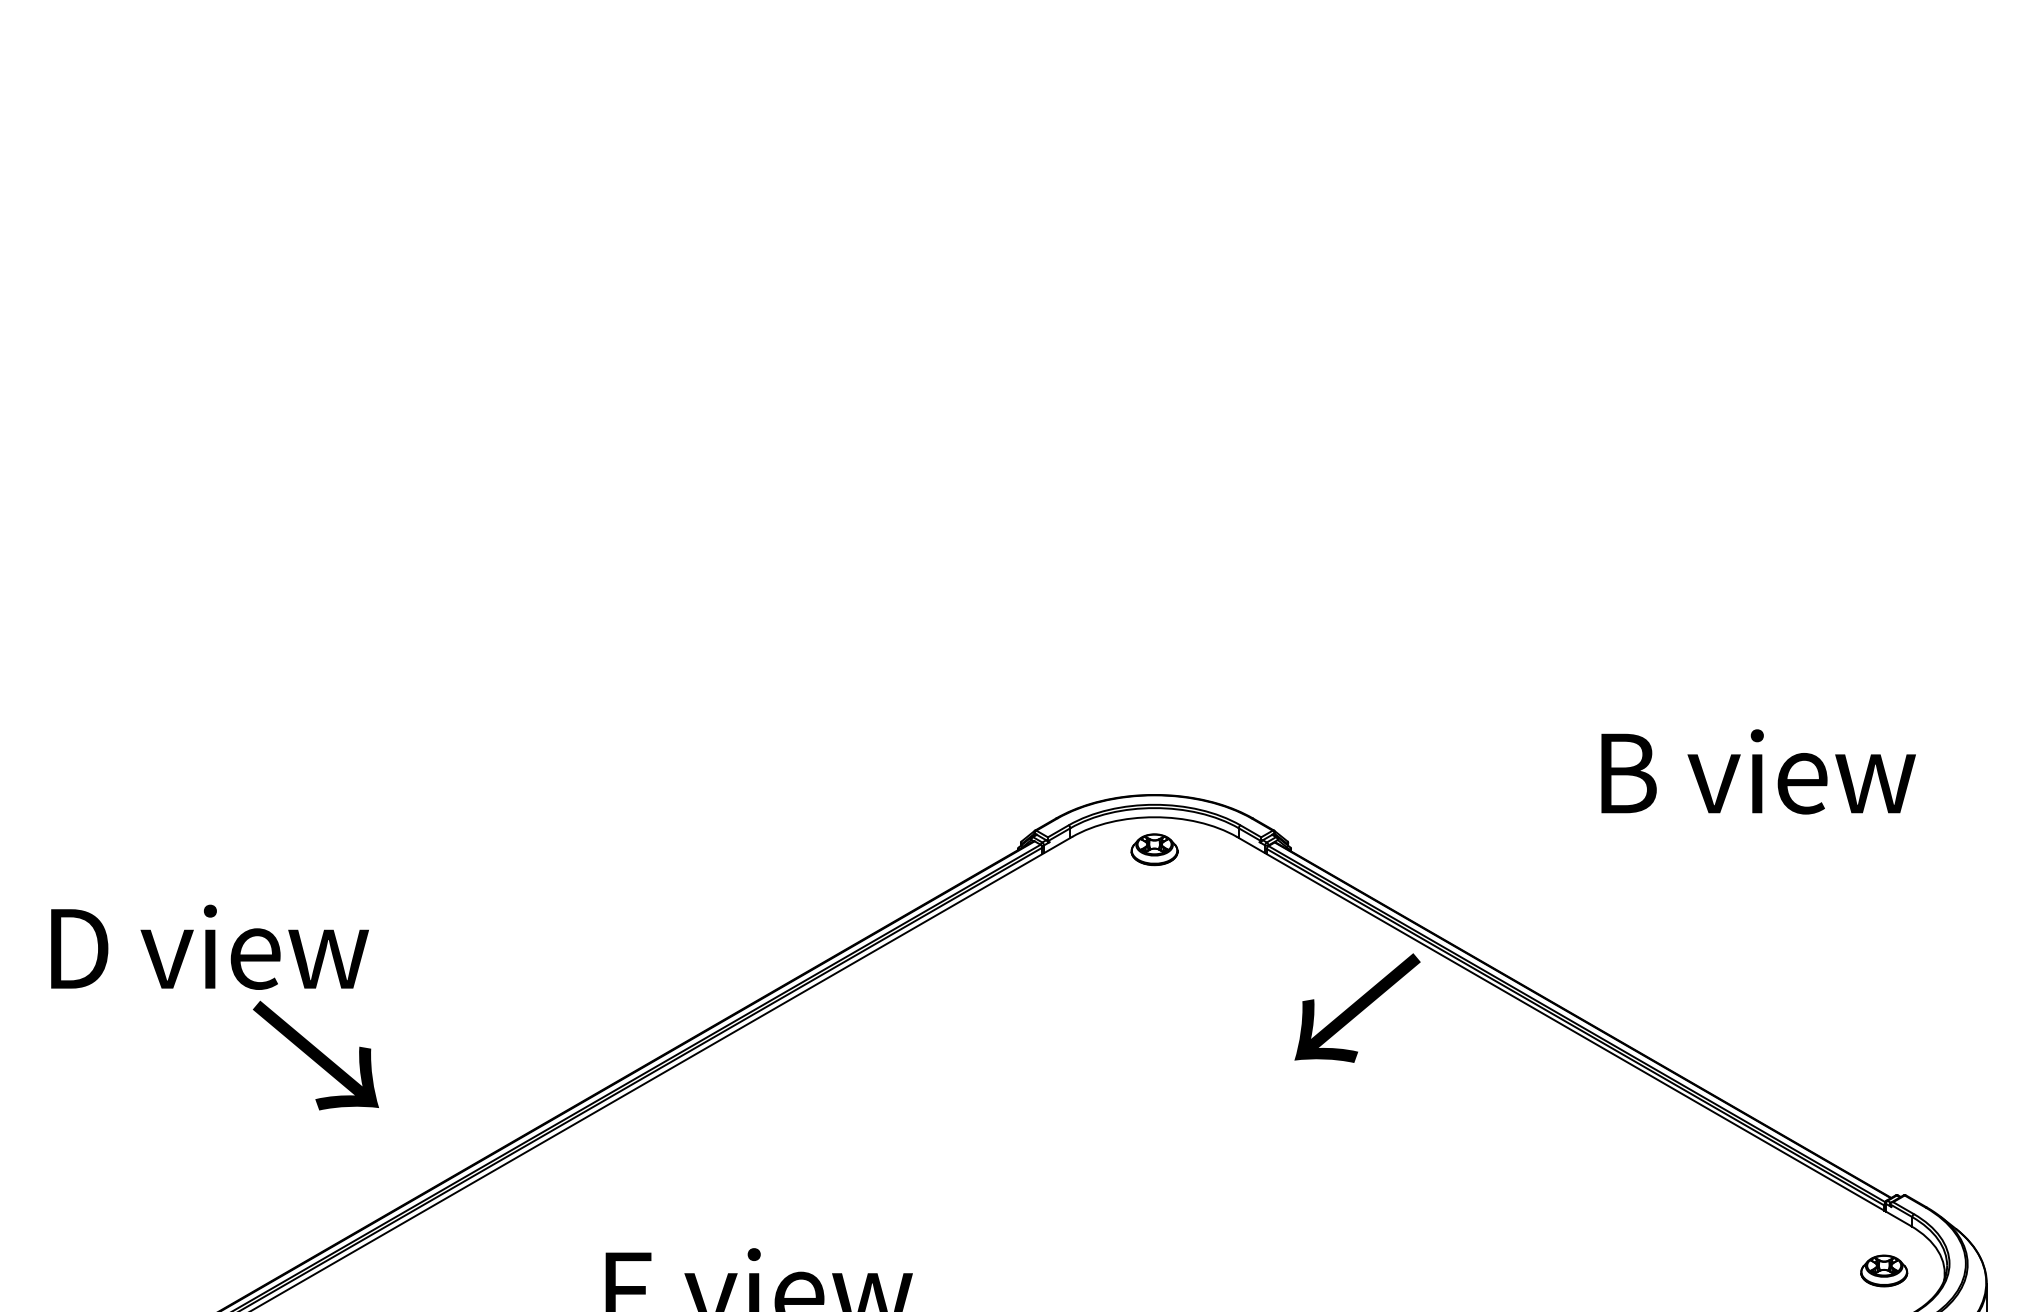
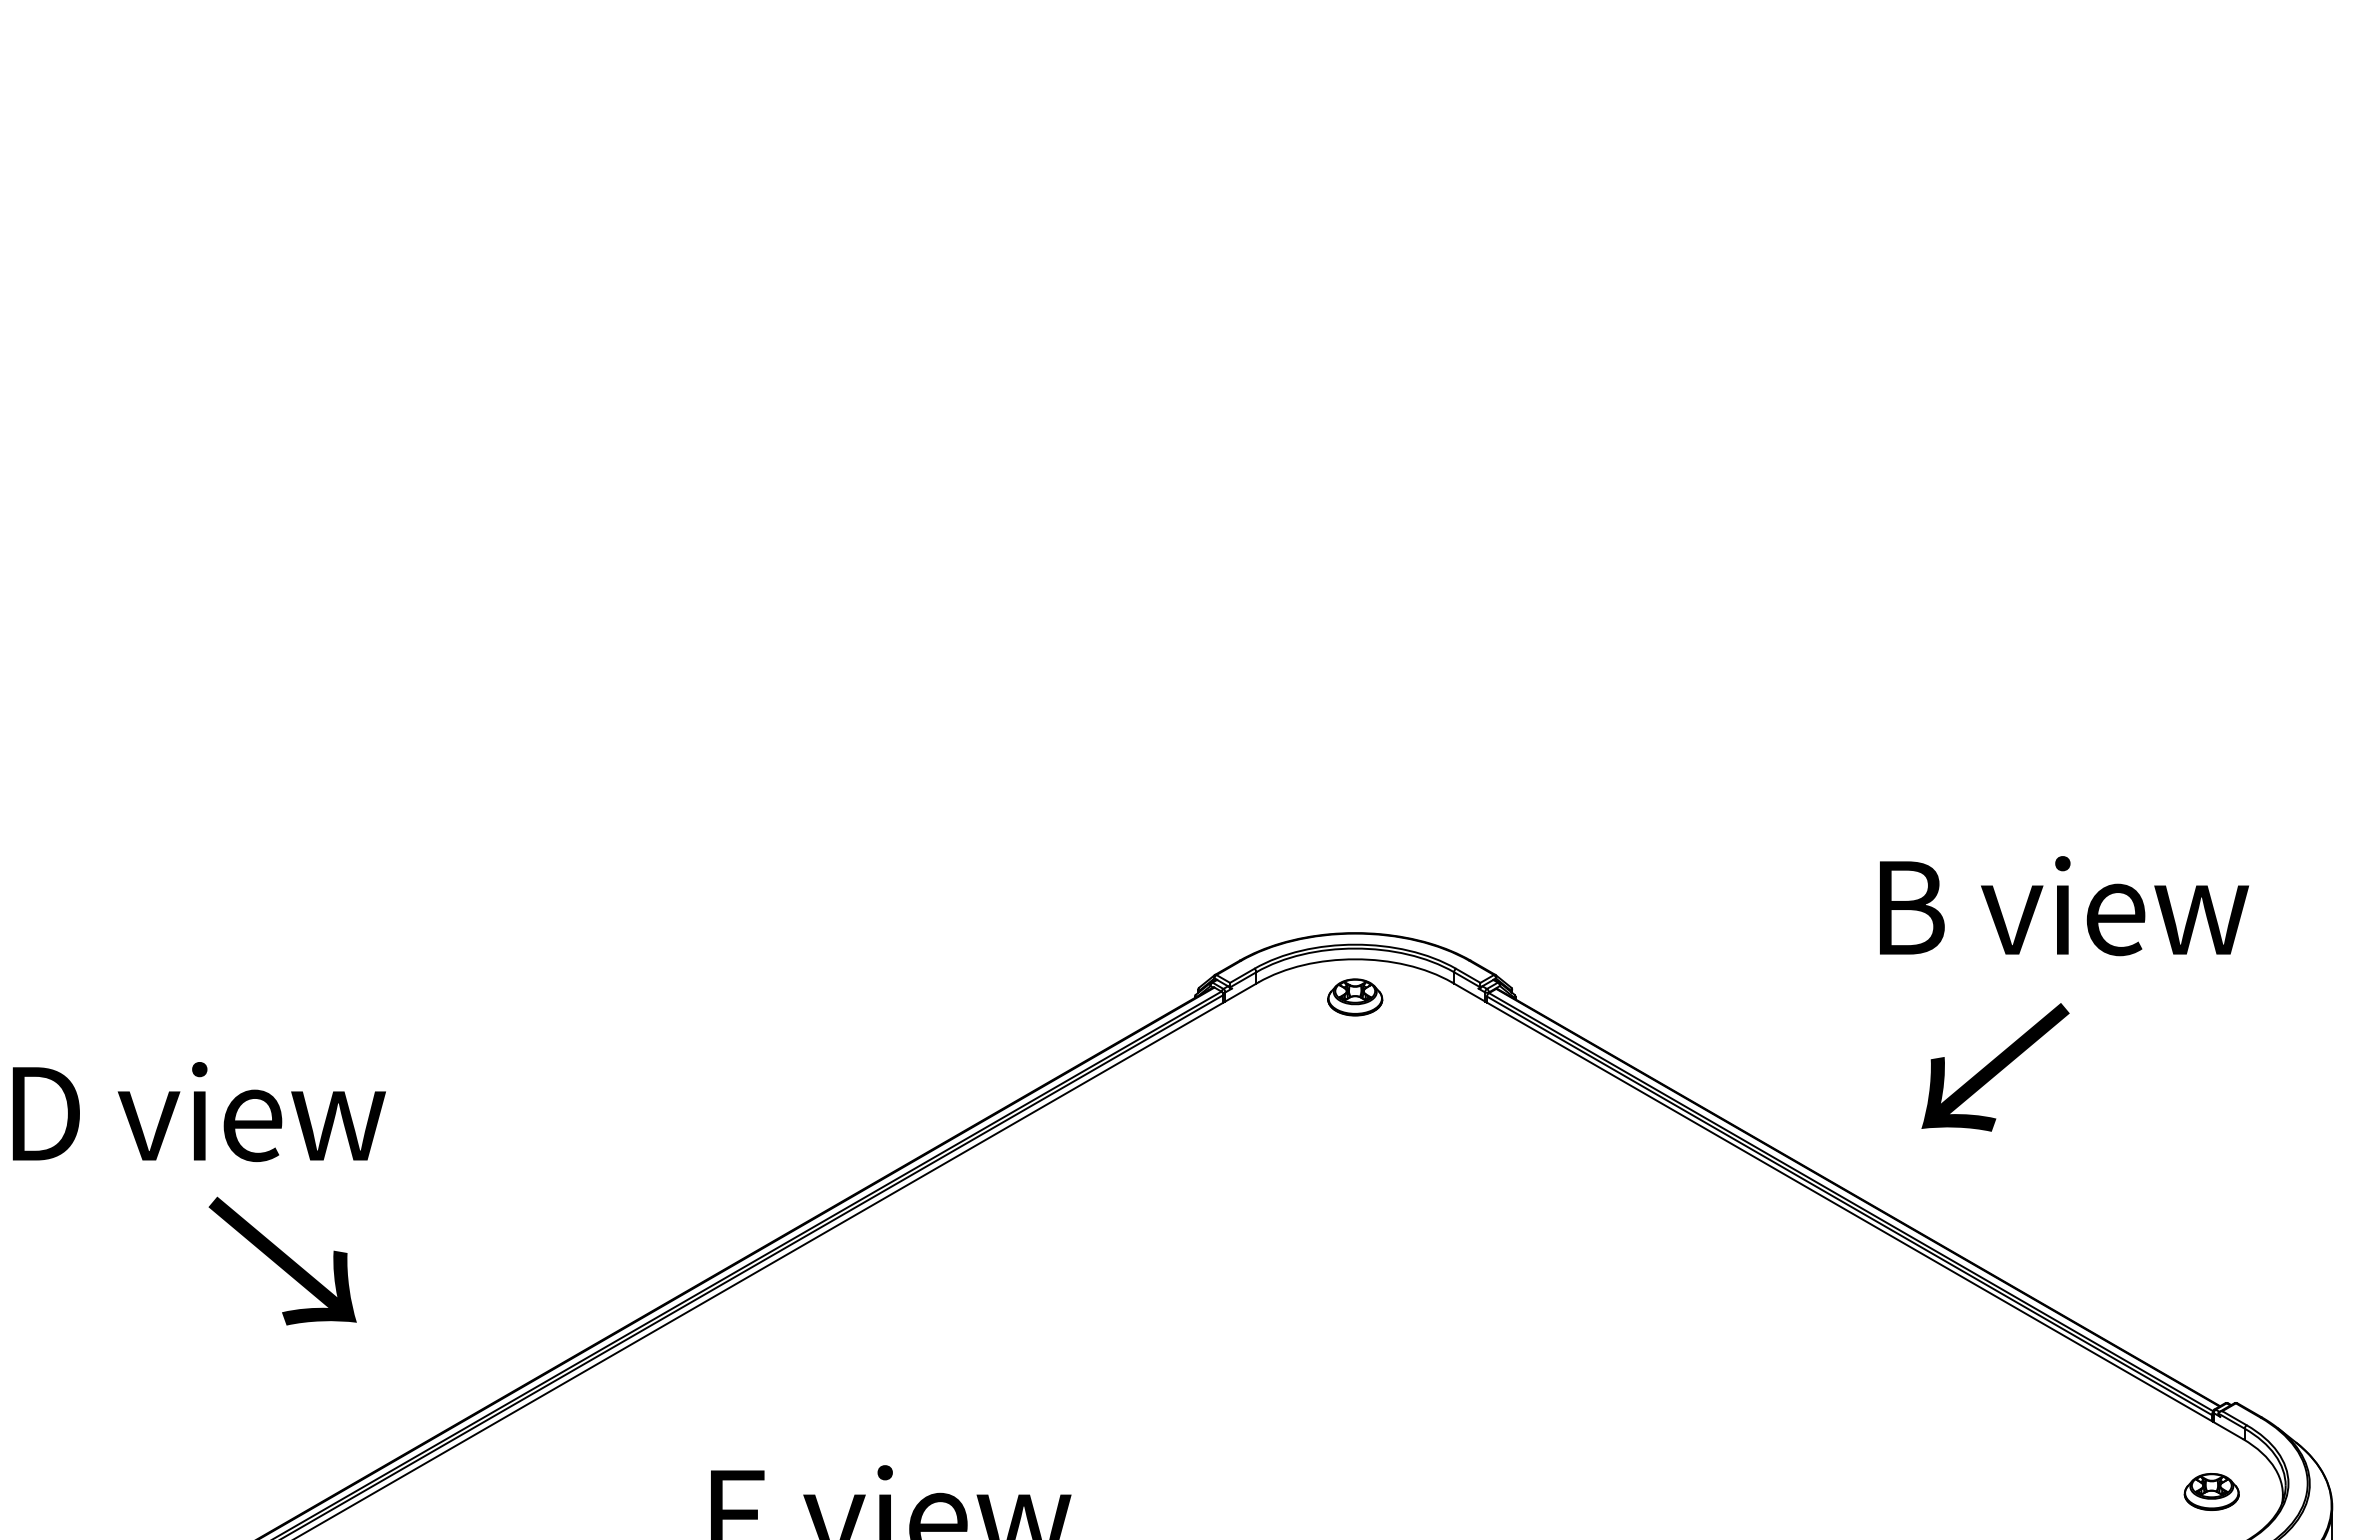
text: (209, 946) -> (198, 1111), moved
text: (1357, 1008) -> (1995, 1067), moved
text: (315, 1055) -> (282, 1260), moved

